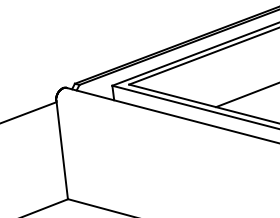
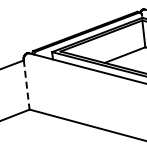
line: (61, 151) -> (26, 85), solid -> dashed

